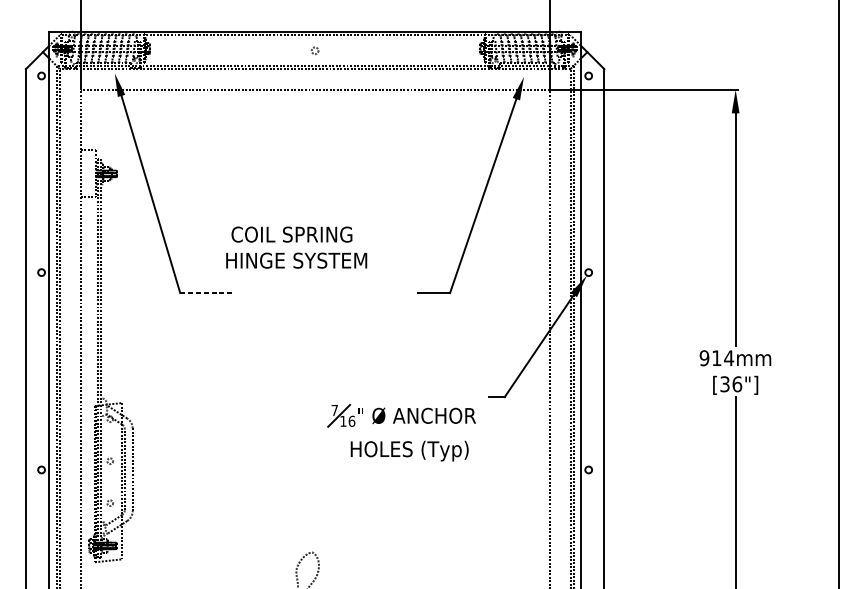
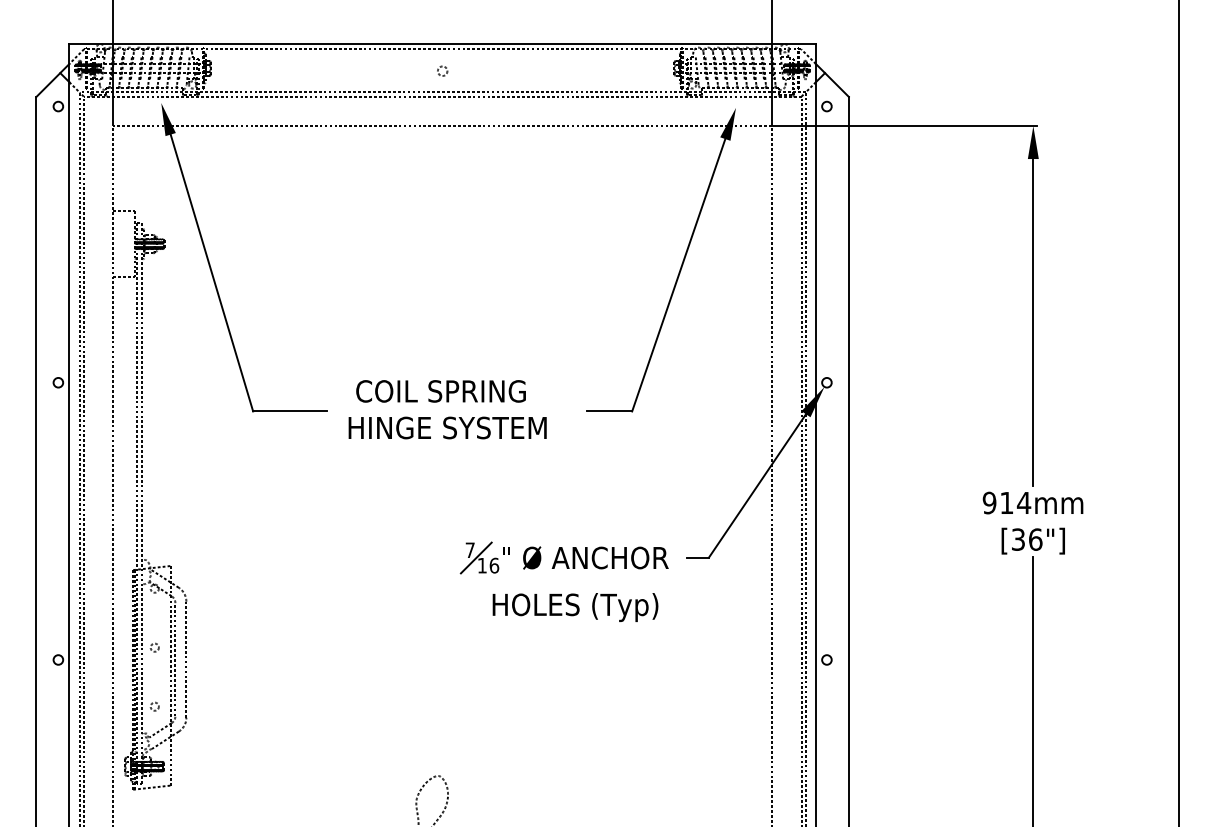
text: (296, 247) -> (447, 409), moved
line: (206, 293) -> (290, 411), dashed -> solid
part: (399, 441) -> (561, 594), moved

